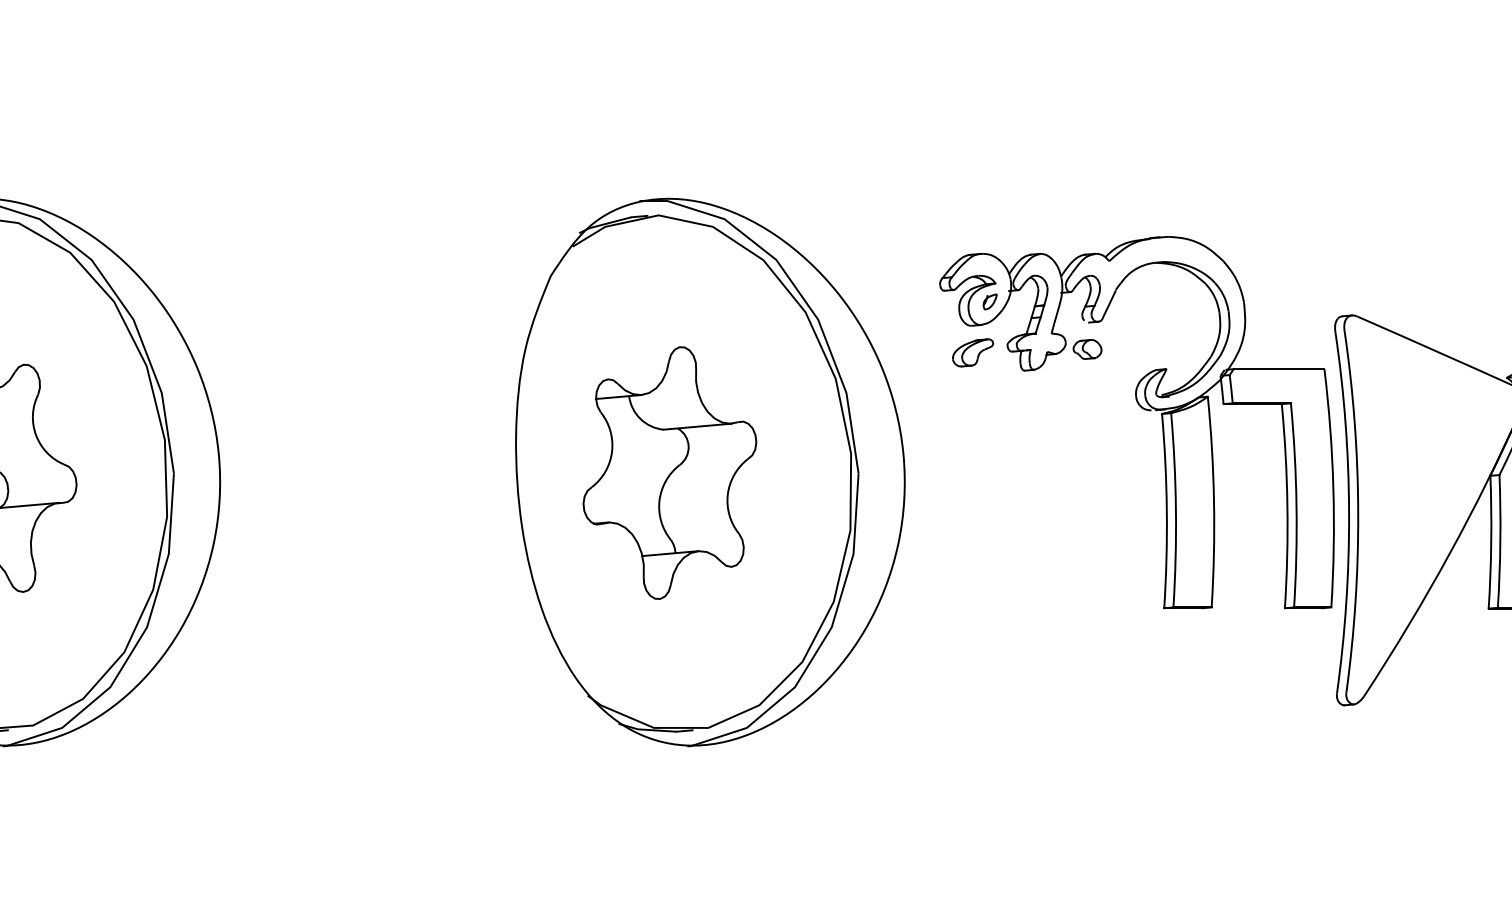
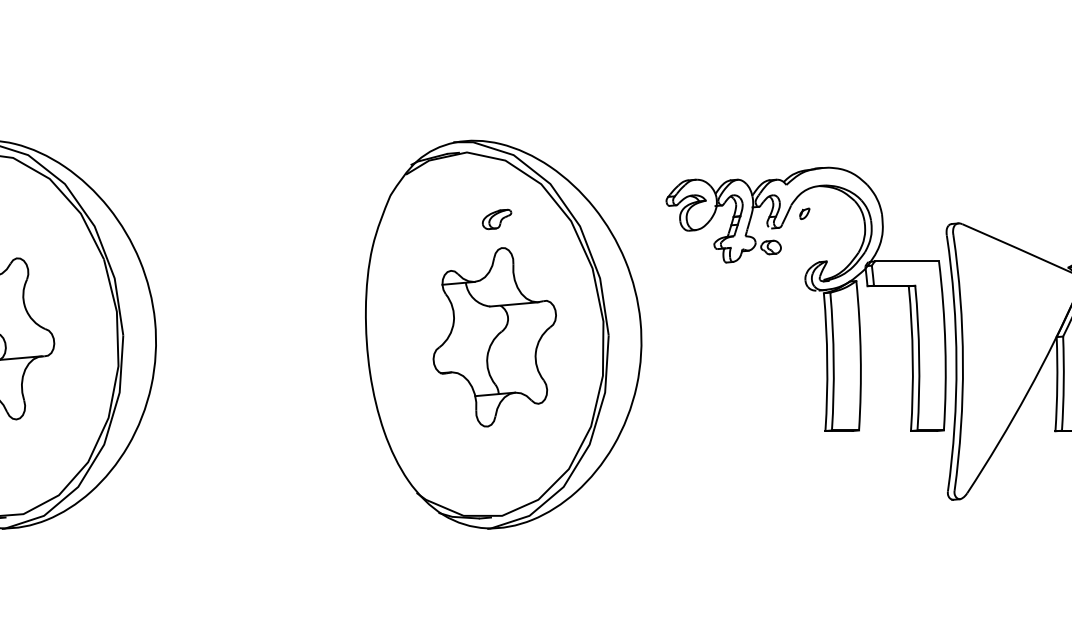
part: (989, 301) -> (804, 213), moved
part: (973, 352) -> (497, 219), moved
part: (669, 472) -> (494, 336), moved

